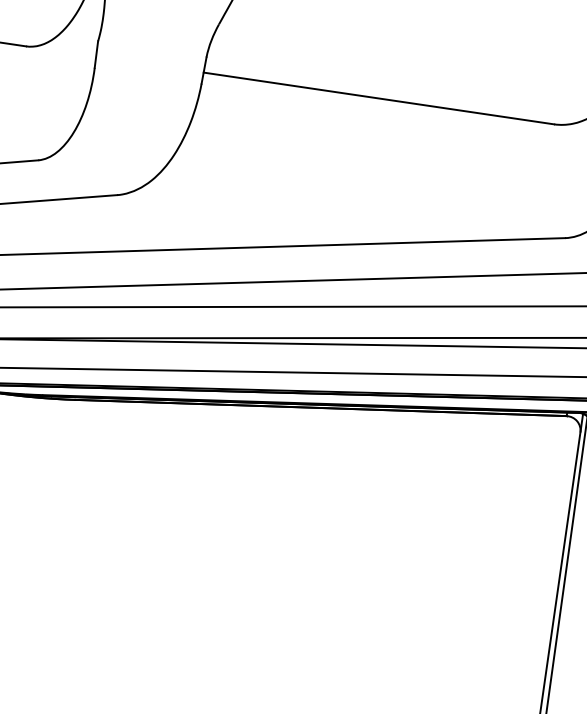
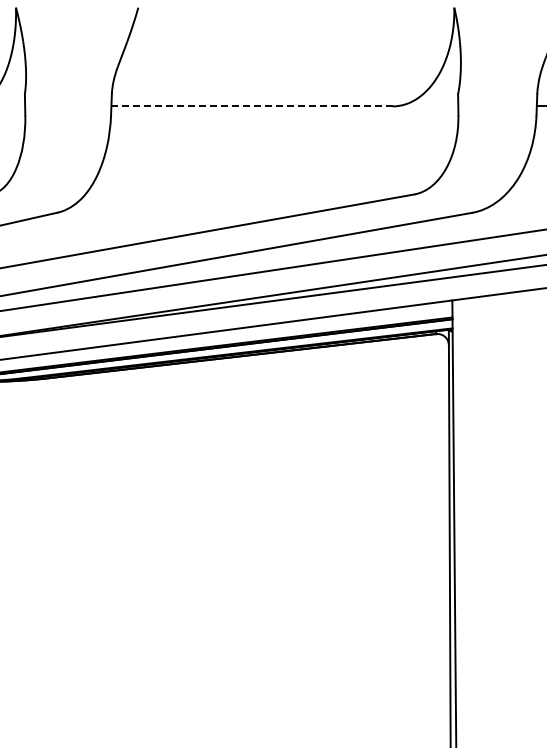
line: (378, 98) -> (251, 106), solid -> dashed

